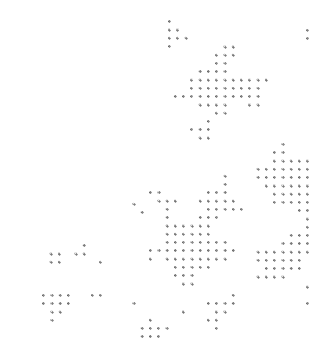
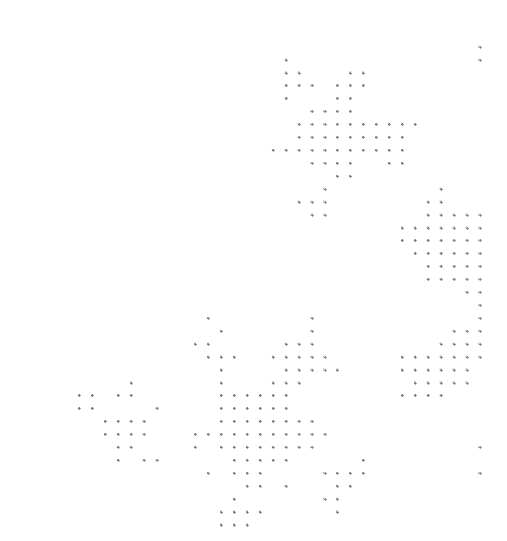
part: (177, 33) -> (298, 78), moved
part: (283, 203) -> (442, 281), moved
part: (195, 230) -> (265, 403), moved
part: (55, 307) -> (124, 440), moved

